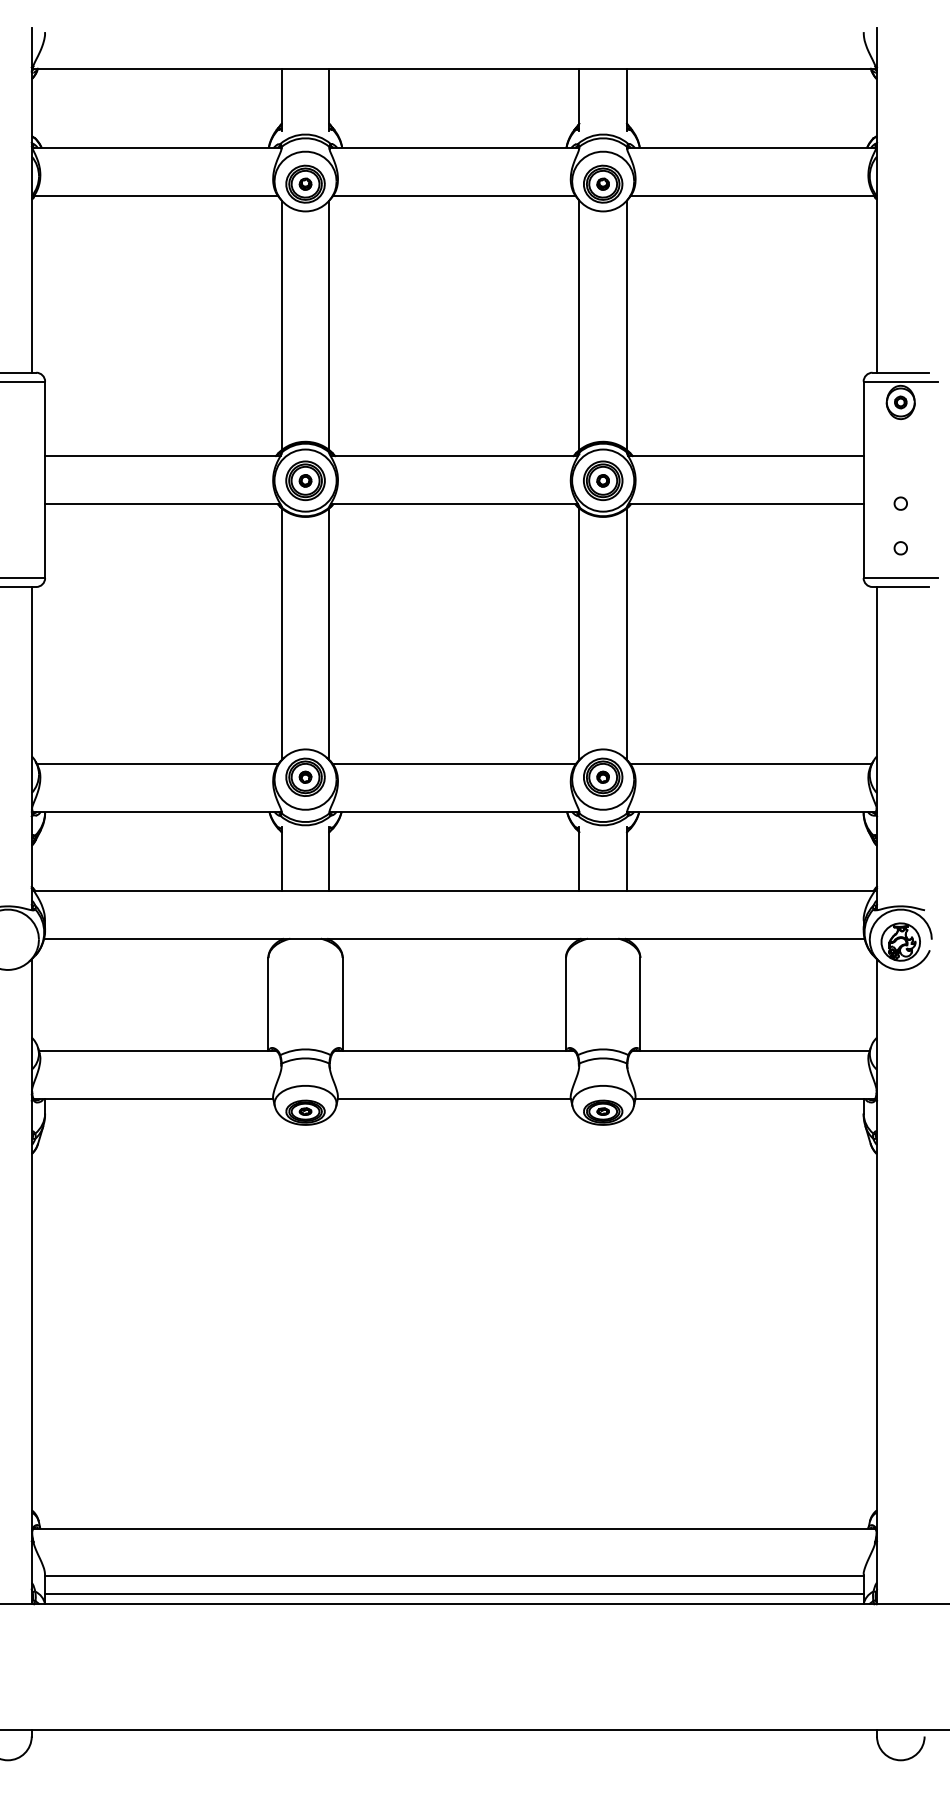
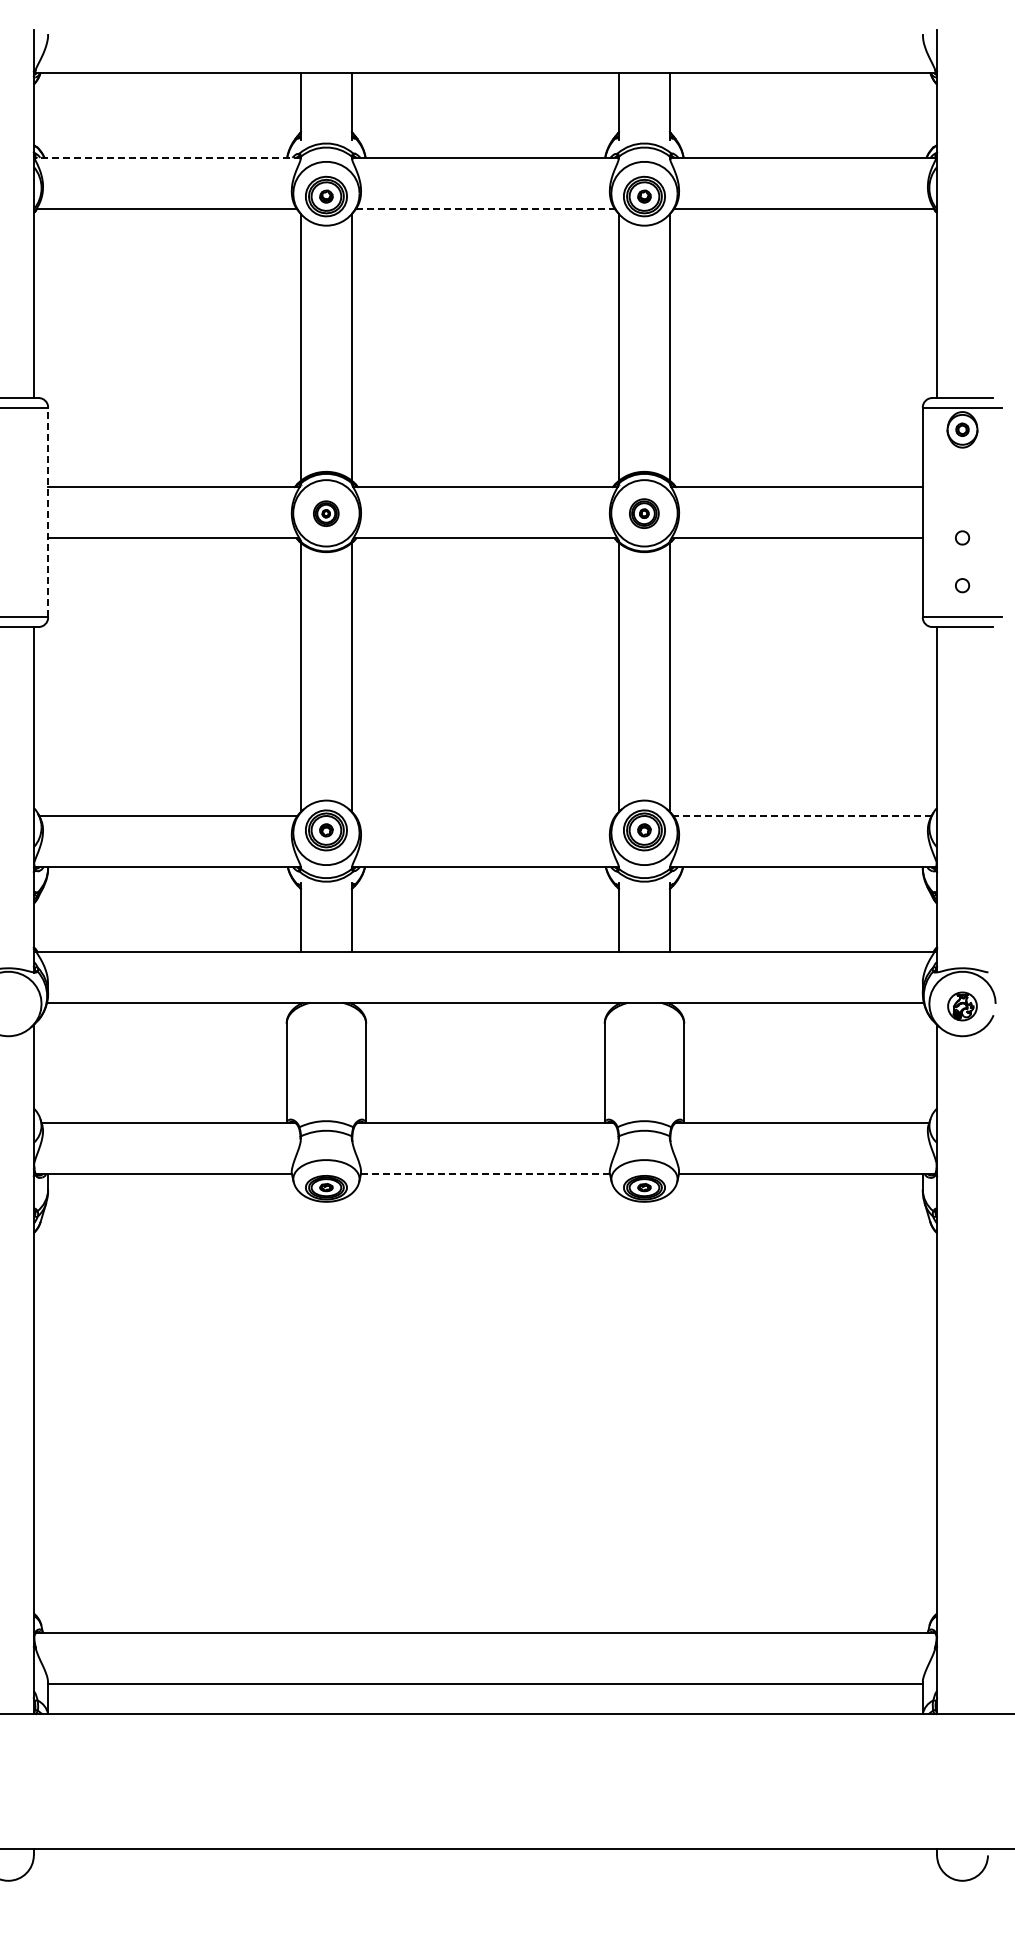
line: (155, 147) -> (166, 157), solid -> dashed
line: (454, 195) -> (485, 208), solid -> dashed
line: (45, 479) -> (48, 512), solid -> dashed
part: (304, 480) -> (325, 513), size x0.6
part: (602, 480) -> (643, 513), size x0.7
line: (454, 764) -> (485, 816), removed
line: (751, 764) -> (802, 816), solid -> dashed
part: (900, 942) -> (962, 1006), size x0.7
line: (454, 1099) -> (485, 1174), solid -> dashed
line: (454, 1593) -> (485, 1702), removed

